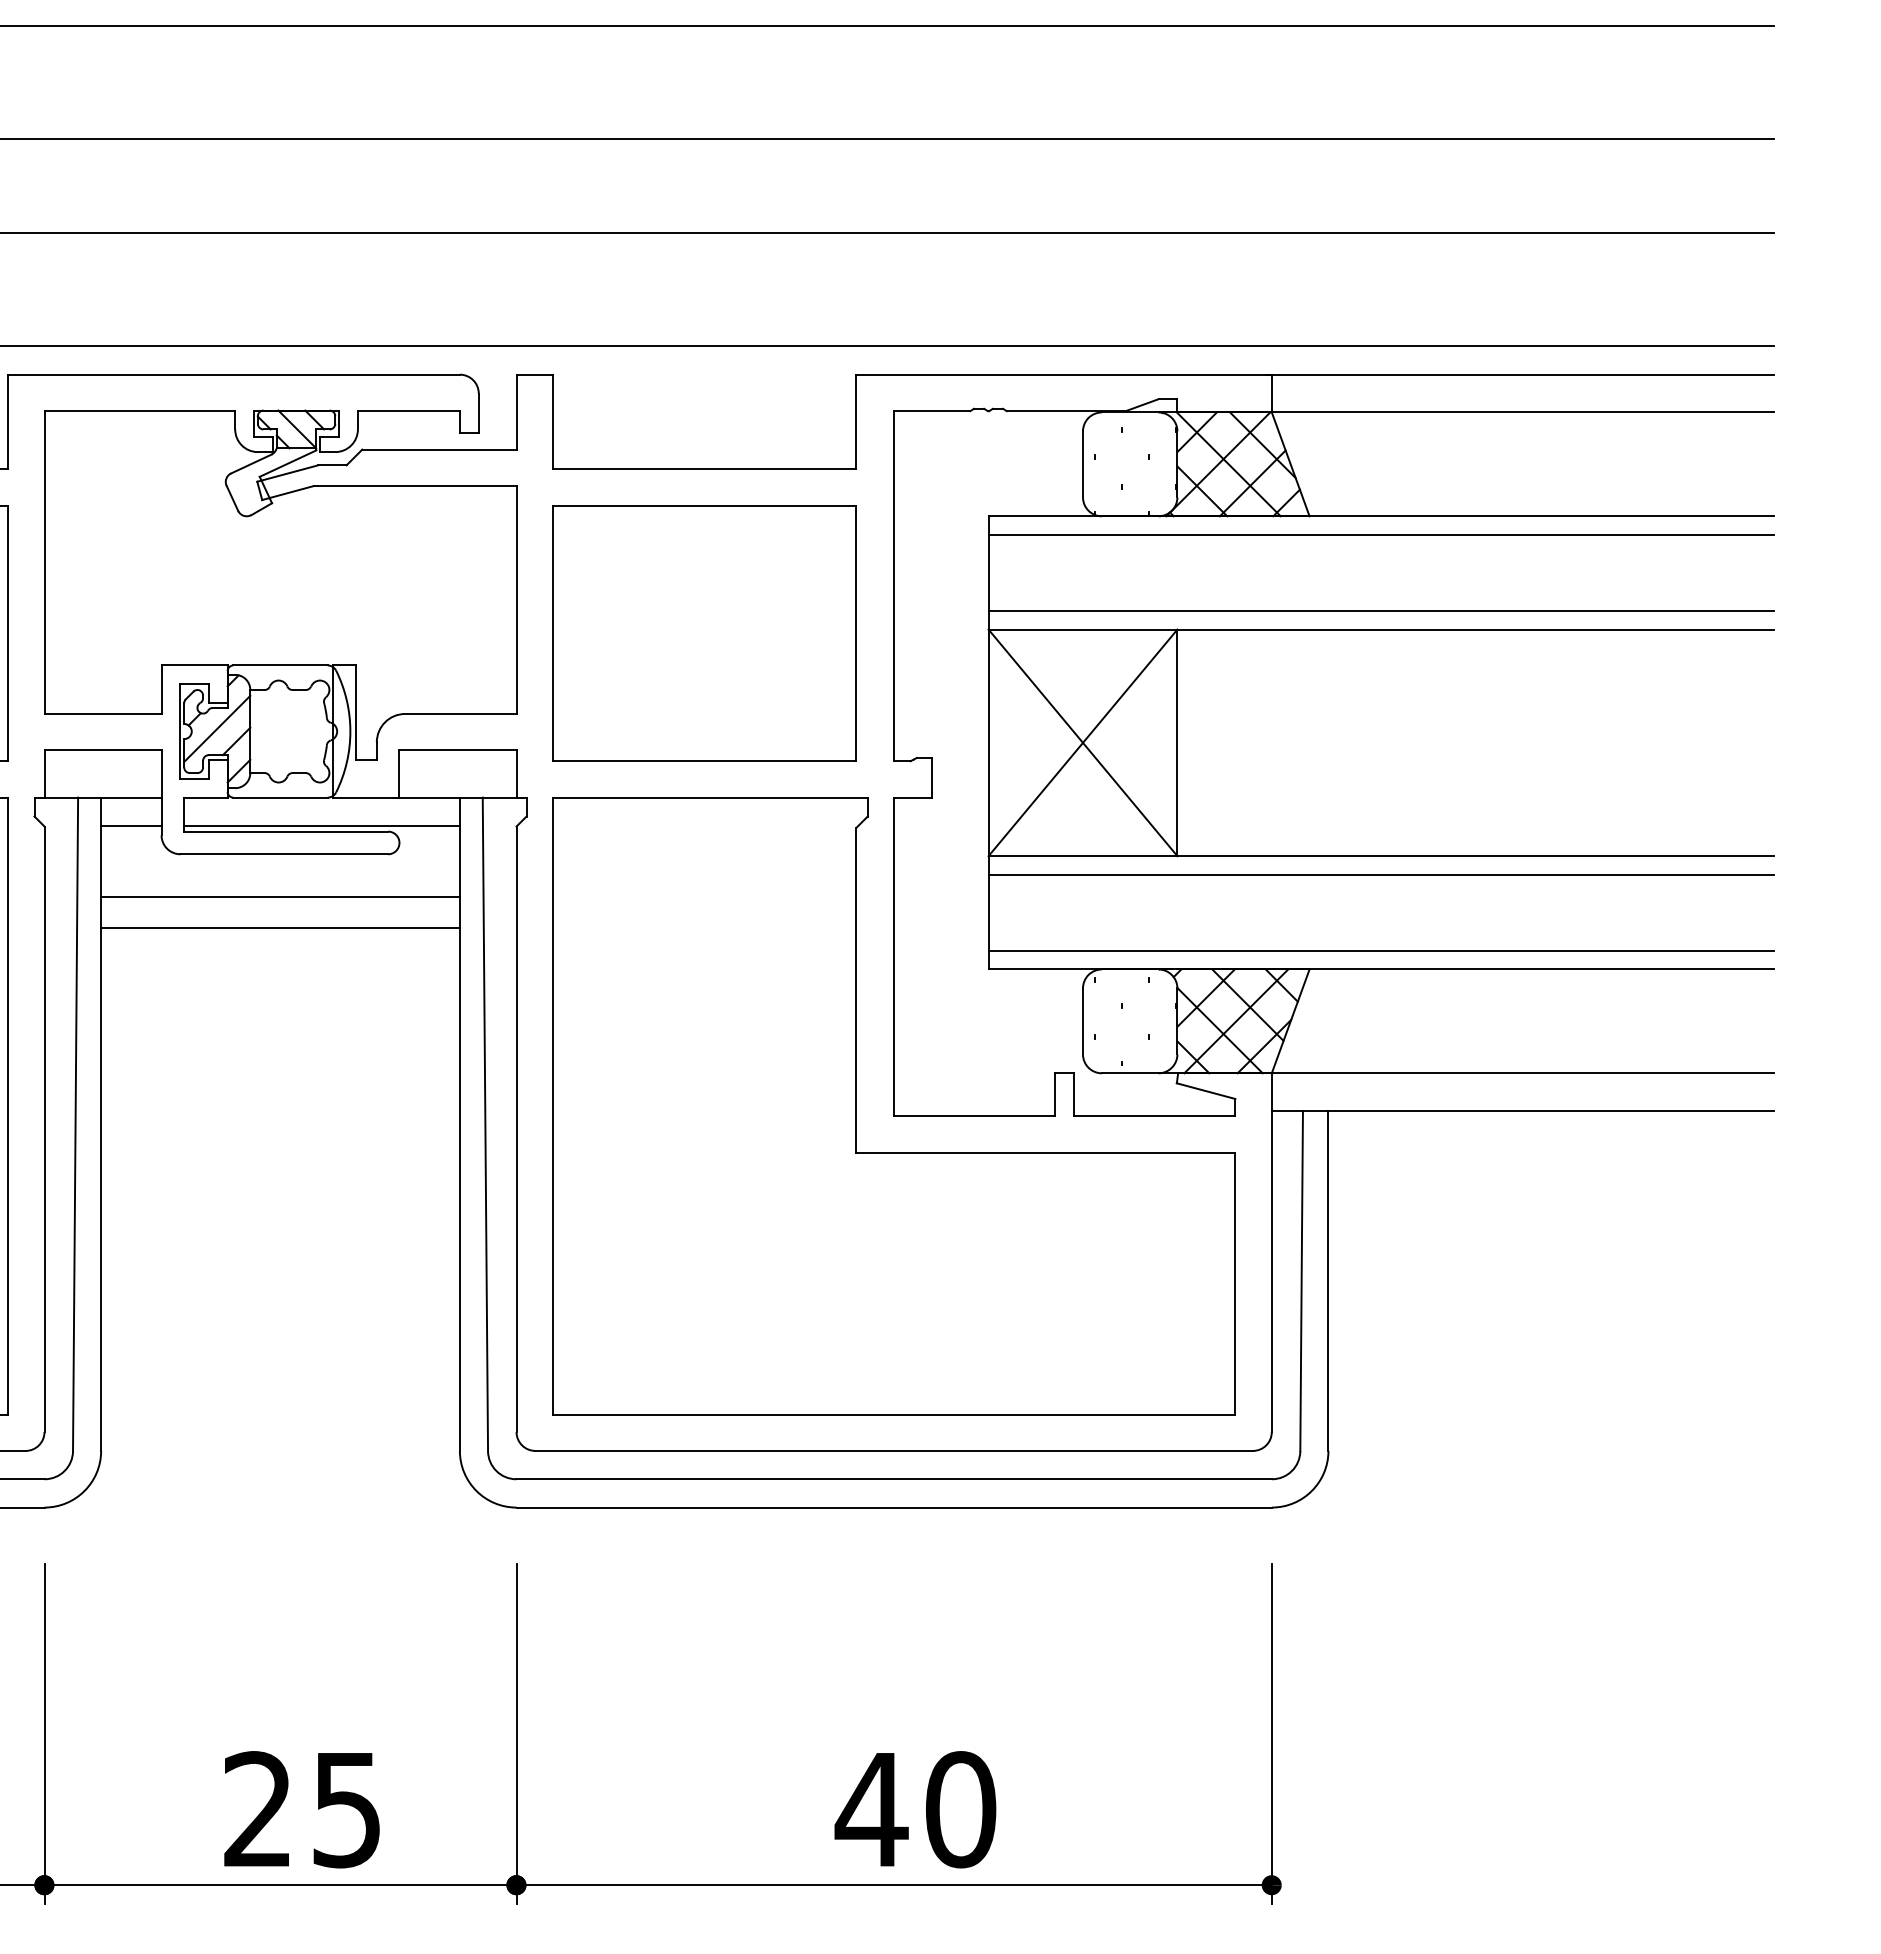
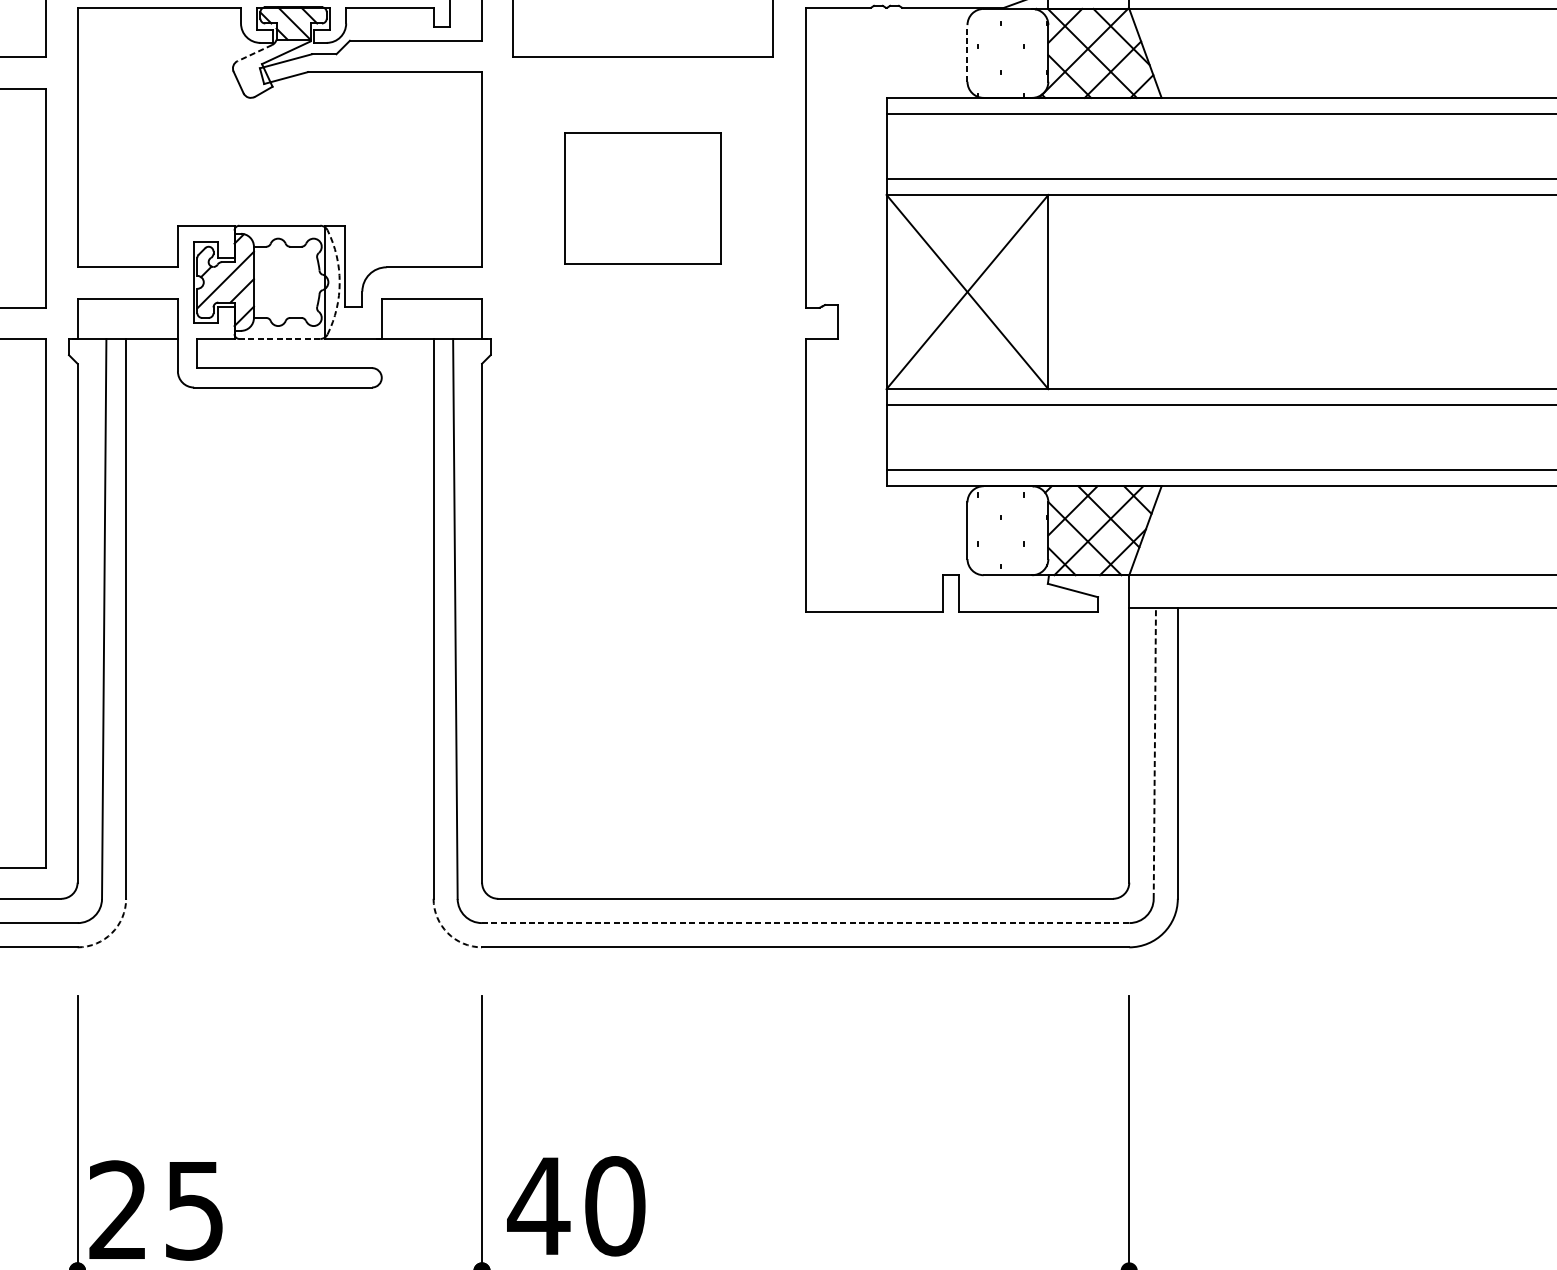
line: (1083, 463) -> (967, 52), solid -> dashed
line: (251, 464) -> (254, 53), solid -> dashed
part: (704, 633) -> (643, 198), size x0.6
arc: (350, 731) -> (339, 282), solid -> dashed
line: (280, 797) -> (279, 338), solid -> dashed
line: (131, 825) -> (152, 362), removed
line: (321, 825) -> (314, 362), removed
line: (280, 897) -> (279, 424), removed
line: (280, 927) -> (279, 450), removed
part: (856, 1106) -> (773, 603), removed
line: (1301, 1280) -> (1154, 752), solid -> dashed
line: (894, 1479) -> (805, 923), solid -> dashed
arc: (84, 1490) -> (111, 932), solid -> dashed
arc: (476, 1490) -> (447, 932), solid -> dashed
text: (301, 1809) -> (155, 1210), moved
text: (915, 1809) -> (576, 1206), moved

